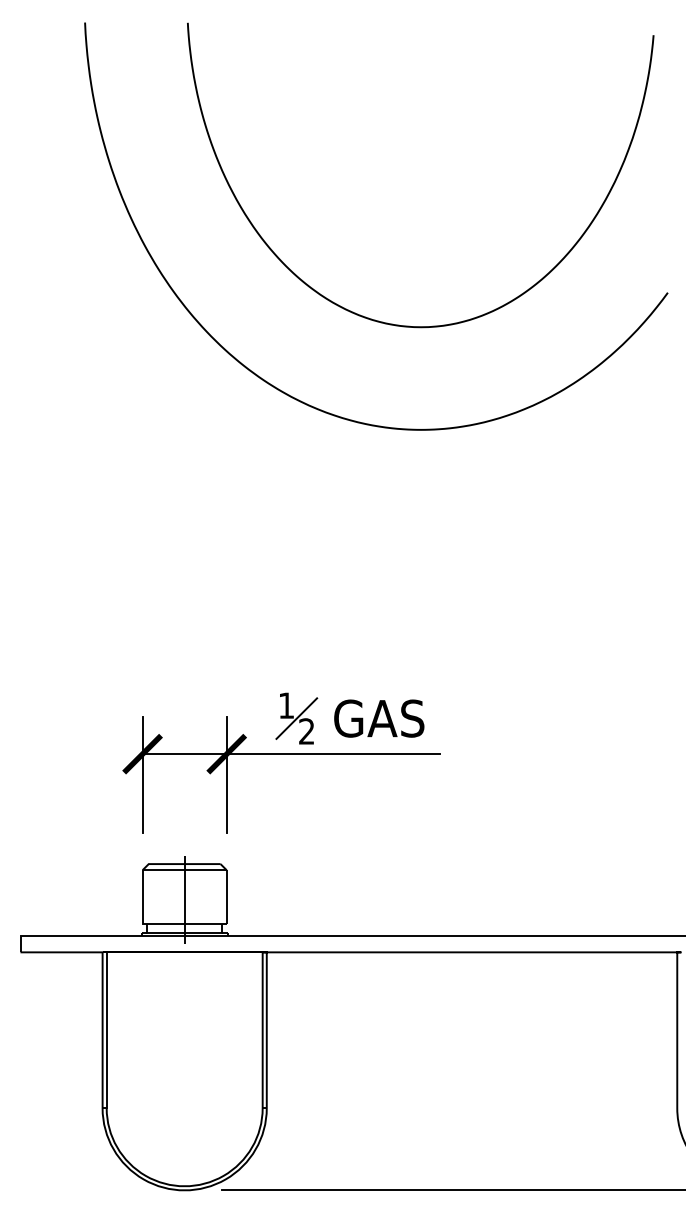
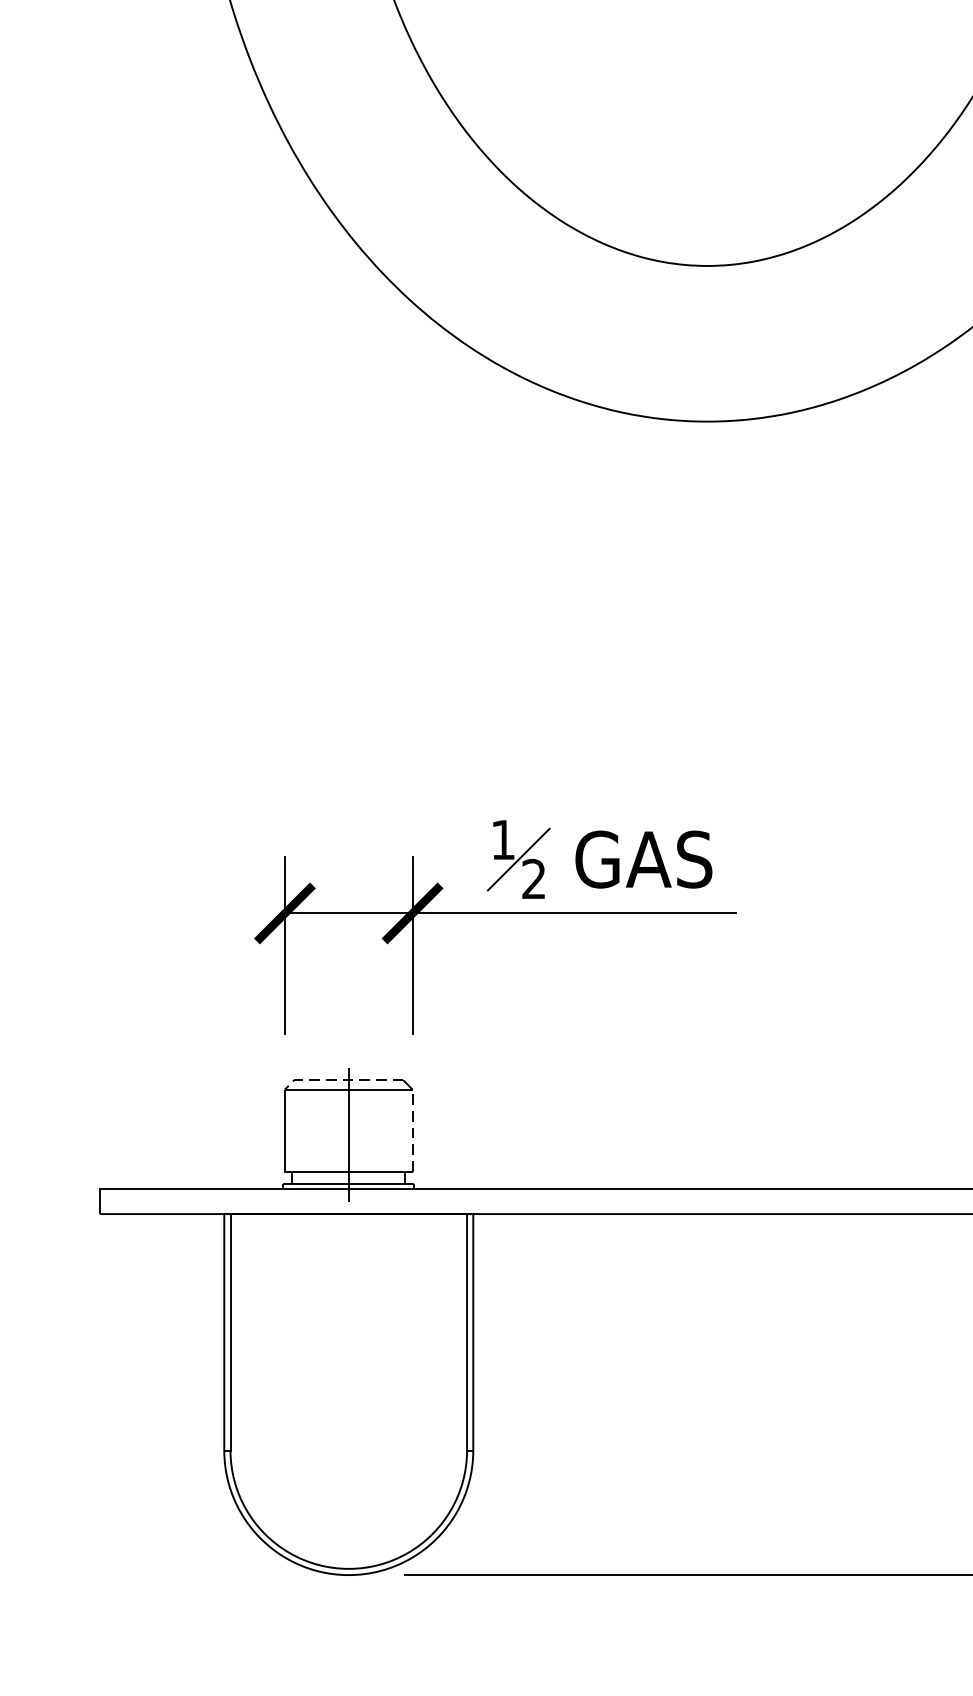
line: (179, 864) -> (340, 1080), solid -> dashed
line: (226, 896) -> (412, 1129), solid -> dashed

